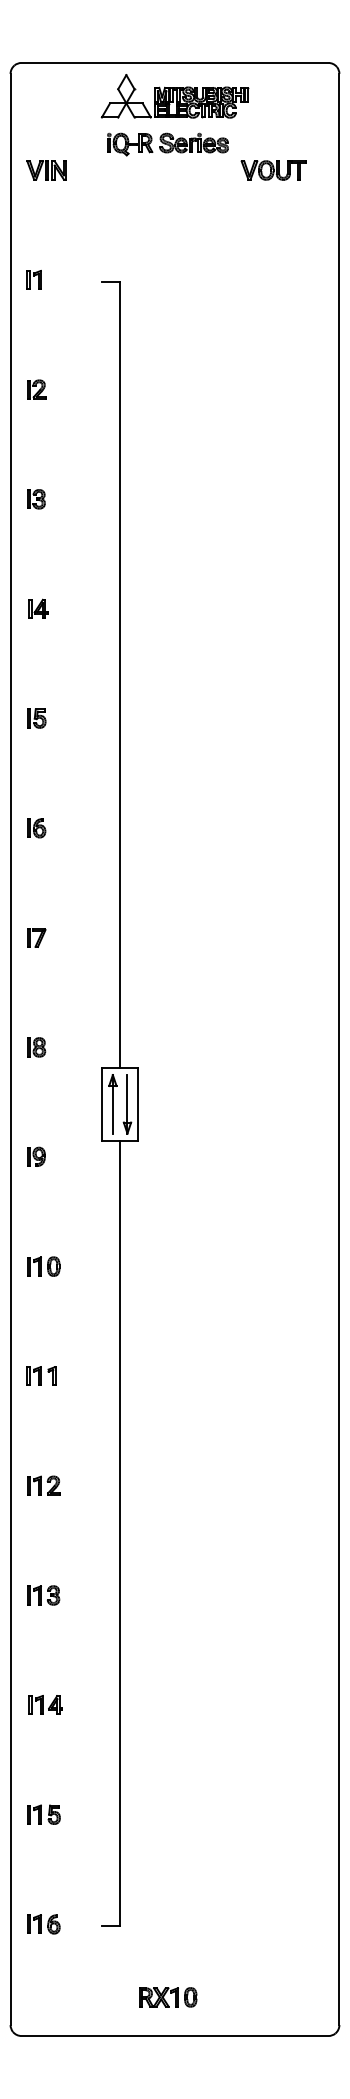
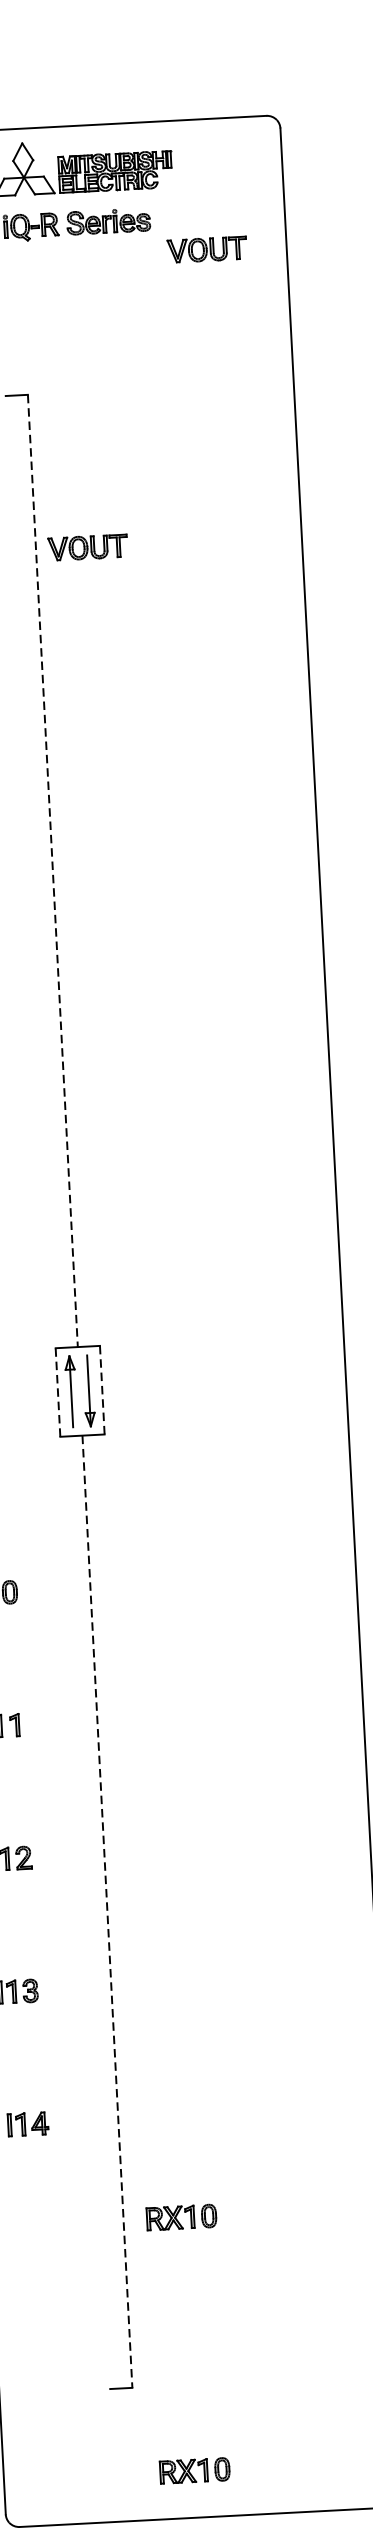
part: (162, 410) -> (87, 547), added
line: (120, 674) -> (53, 870), solid -> dashed
line: (101, 1104) -> (57, 1392), solid -> dashed
line: (138, 1104) -> (102, 1390), solid -> dashed
line: (120, 1533) -> (107, 1911), solid -> dashed
part: (168, 1788) -> (182, 2217), added
part: (43, 1814) -> (32, 2257), removed
part: (43, 1924) -> (39, 2390), removed

